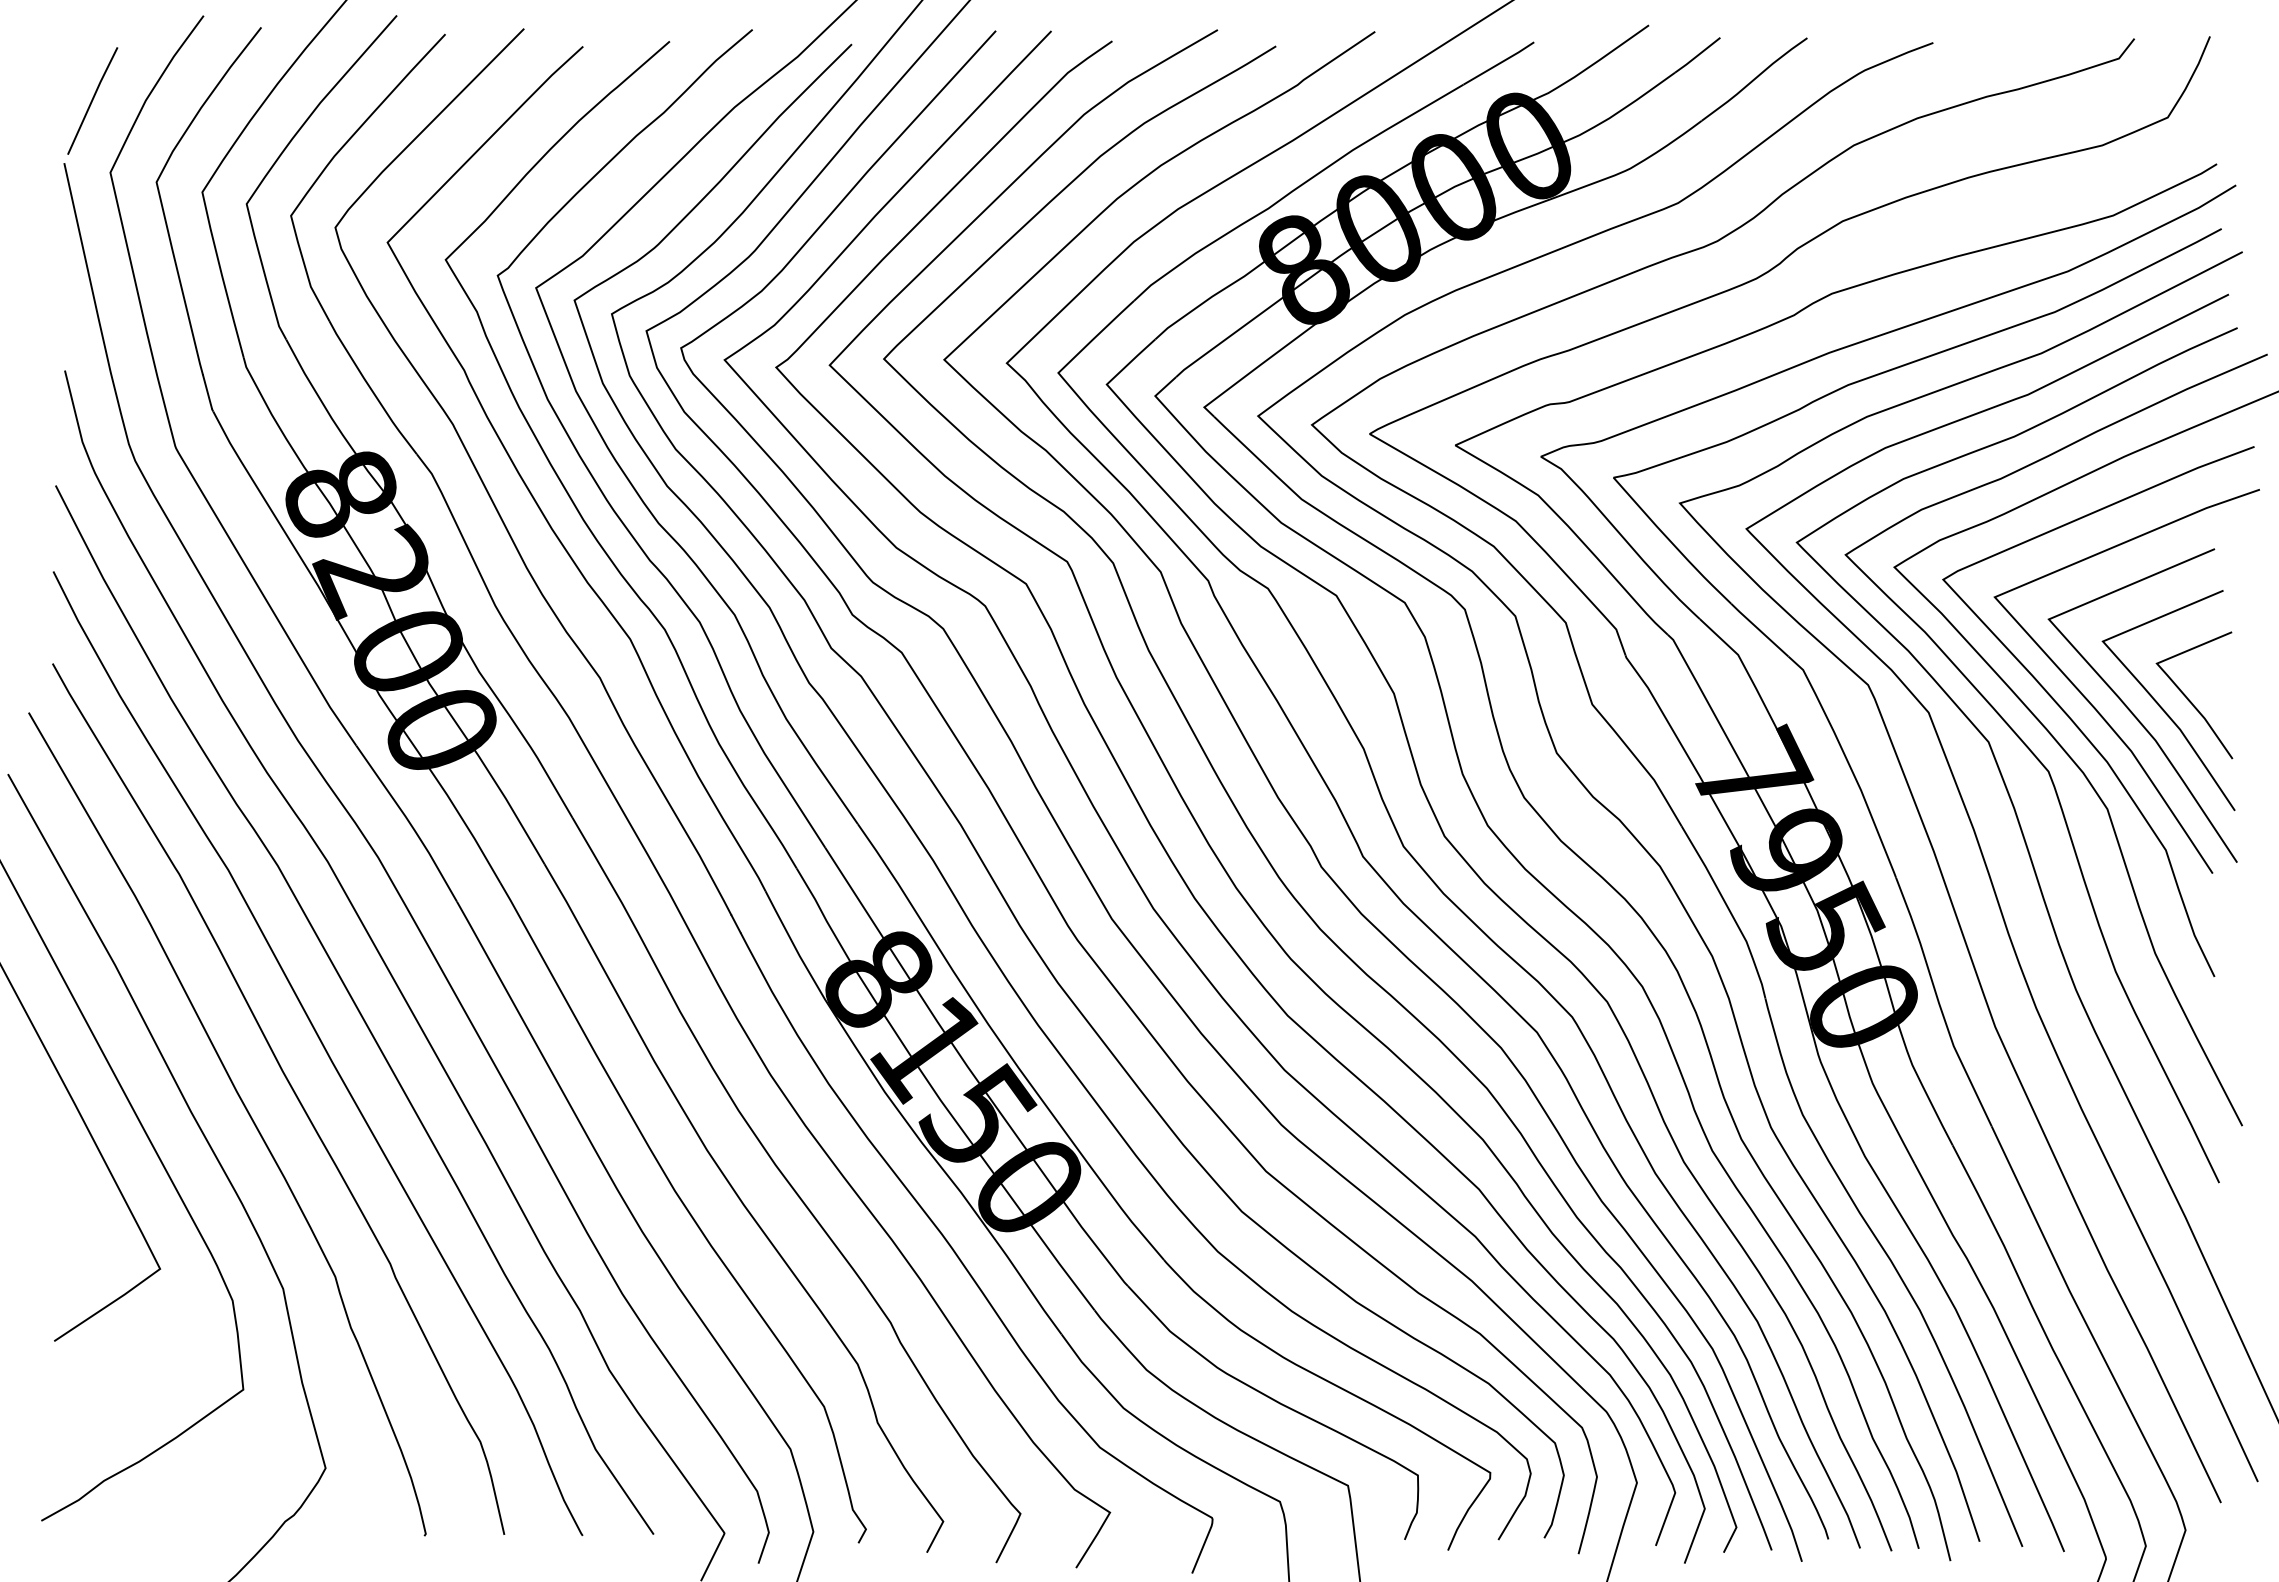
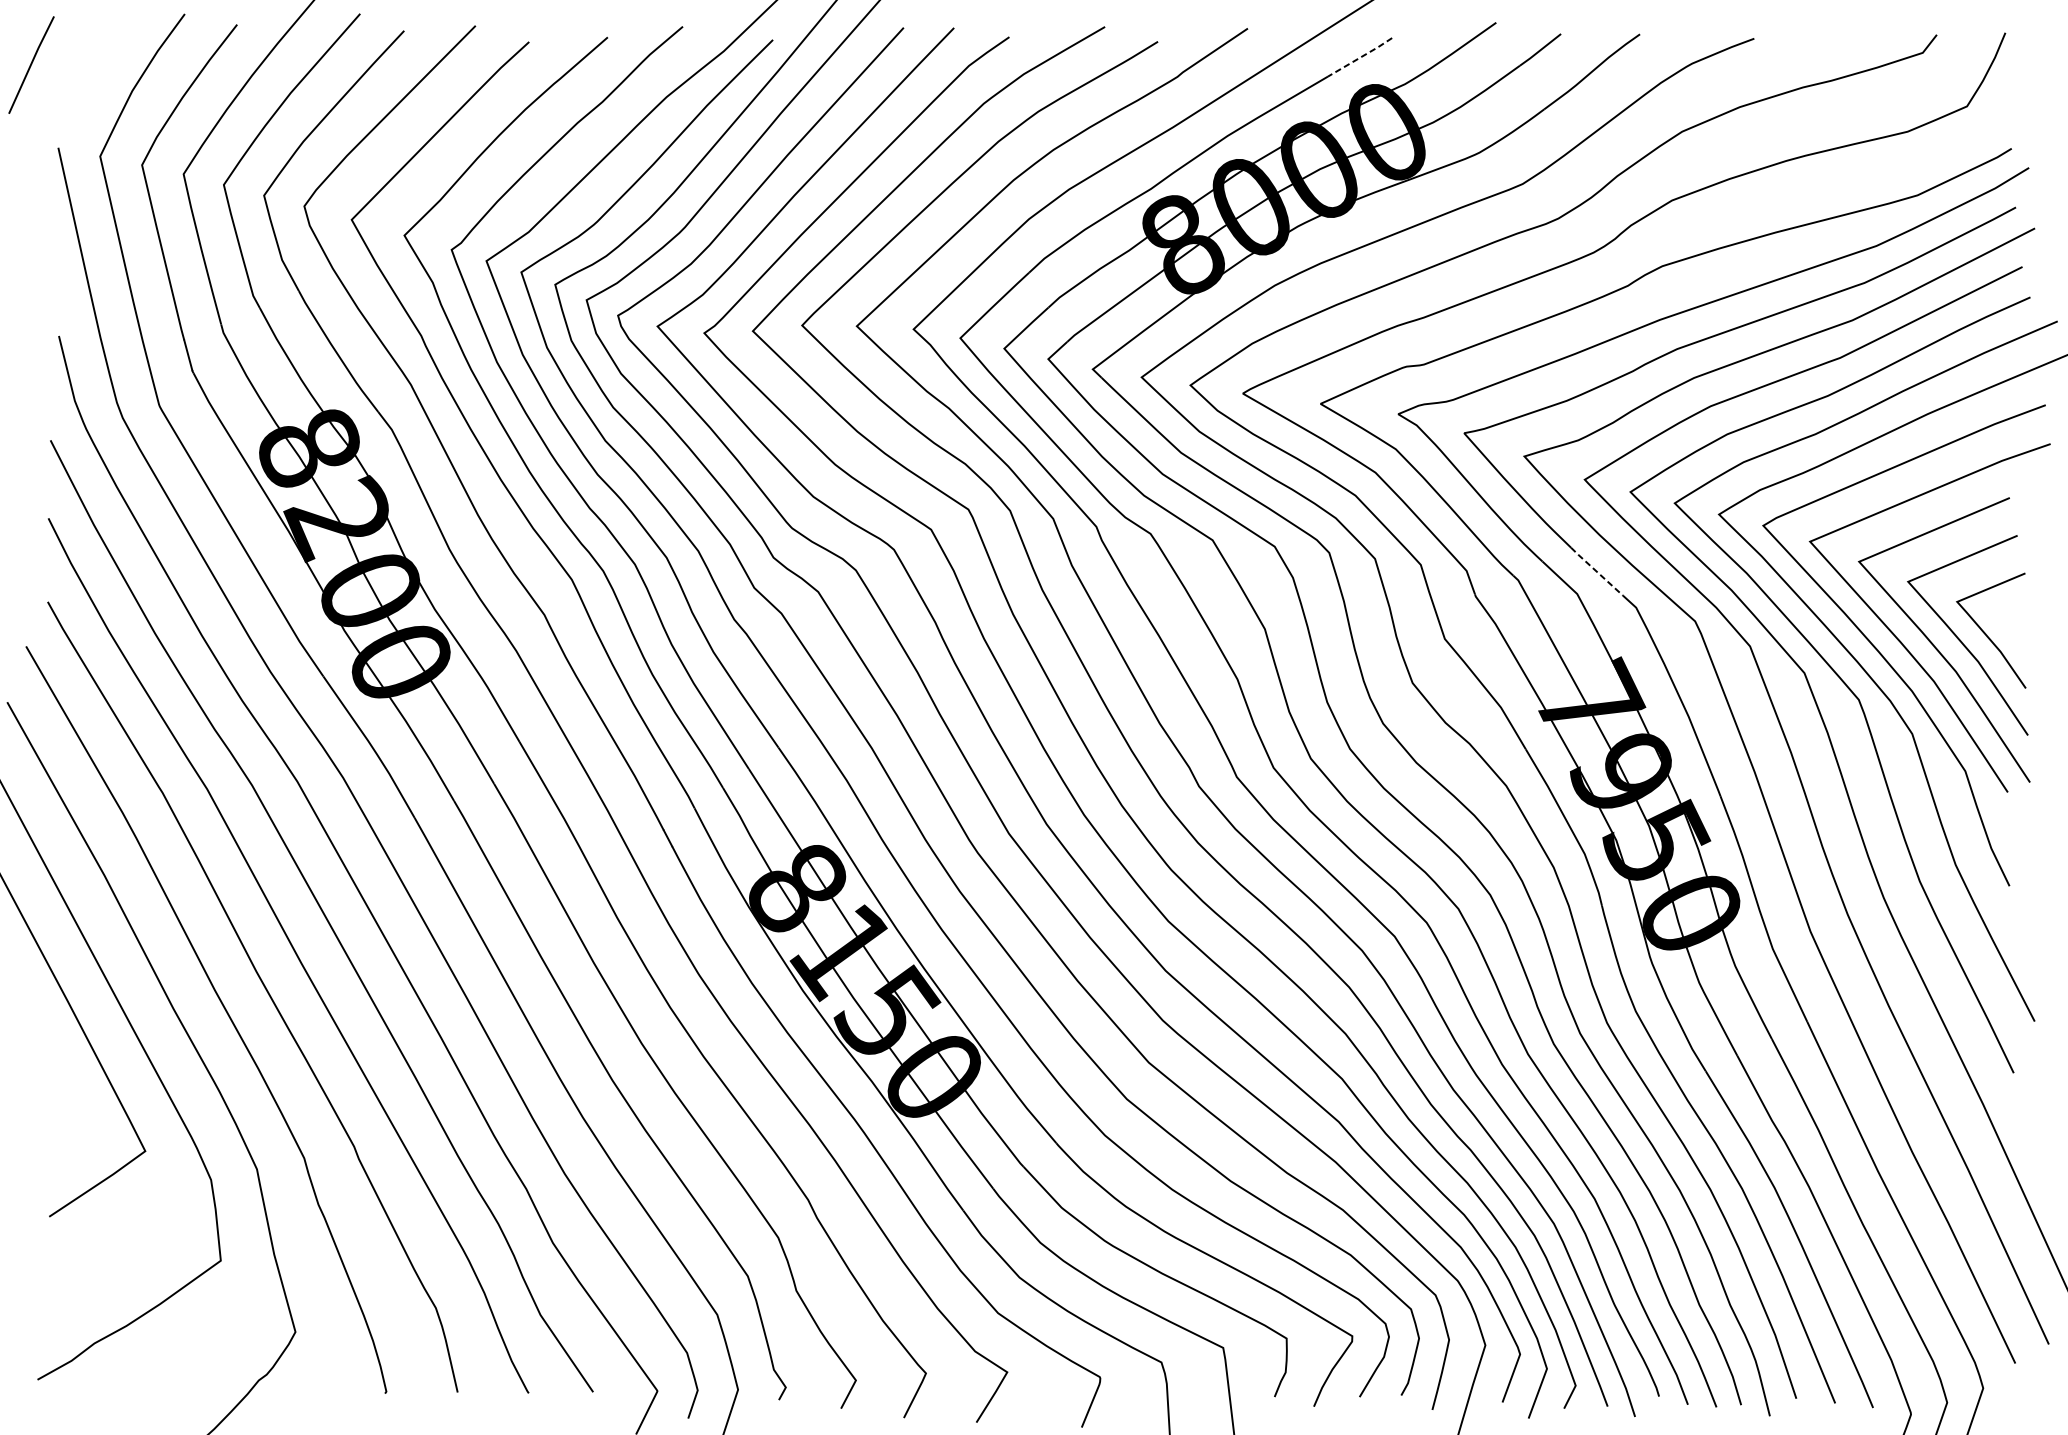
line: (1499, 63) -> (1360, 57), solid -> dashed
line: (92, 100) -> (31, 64), moved
line: (1759, 629) -> (1596, 570), solid -> dashed

